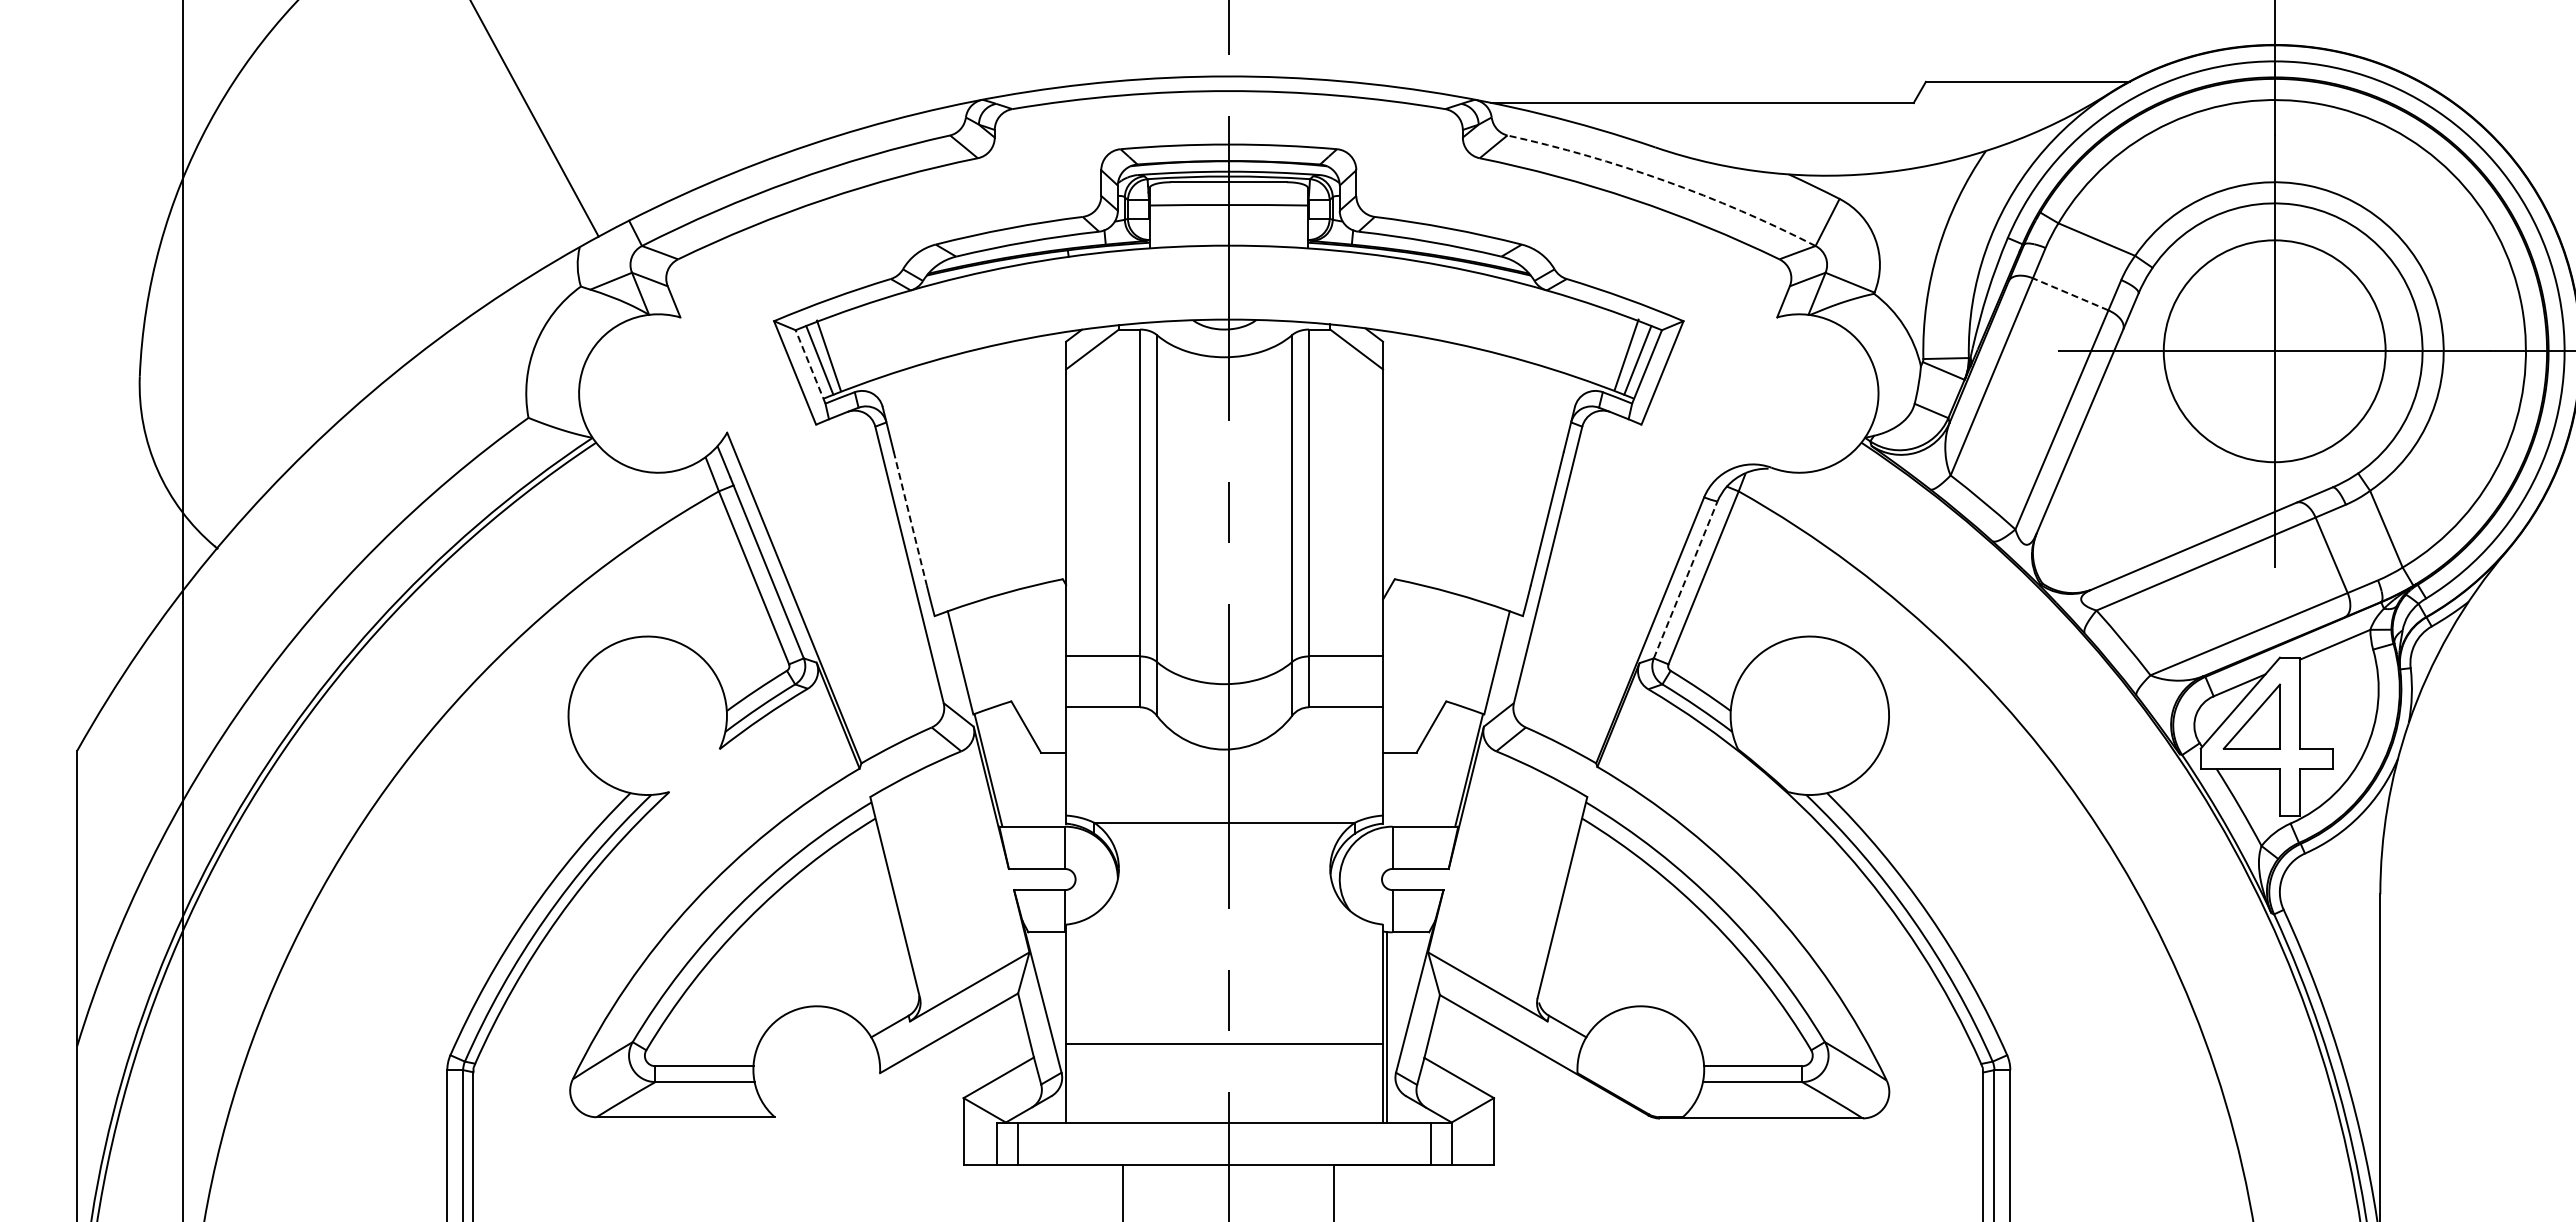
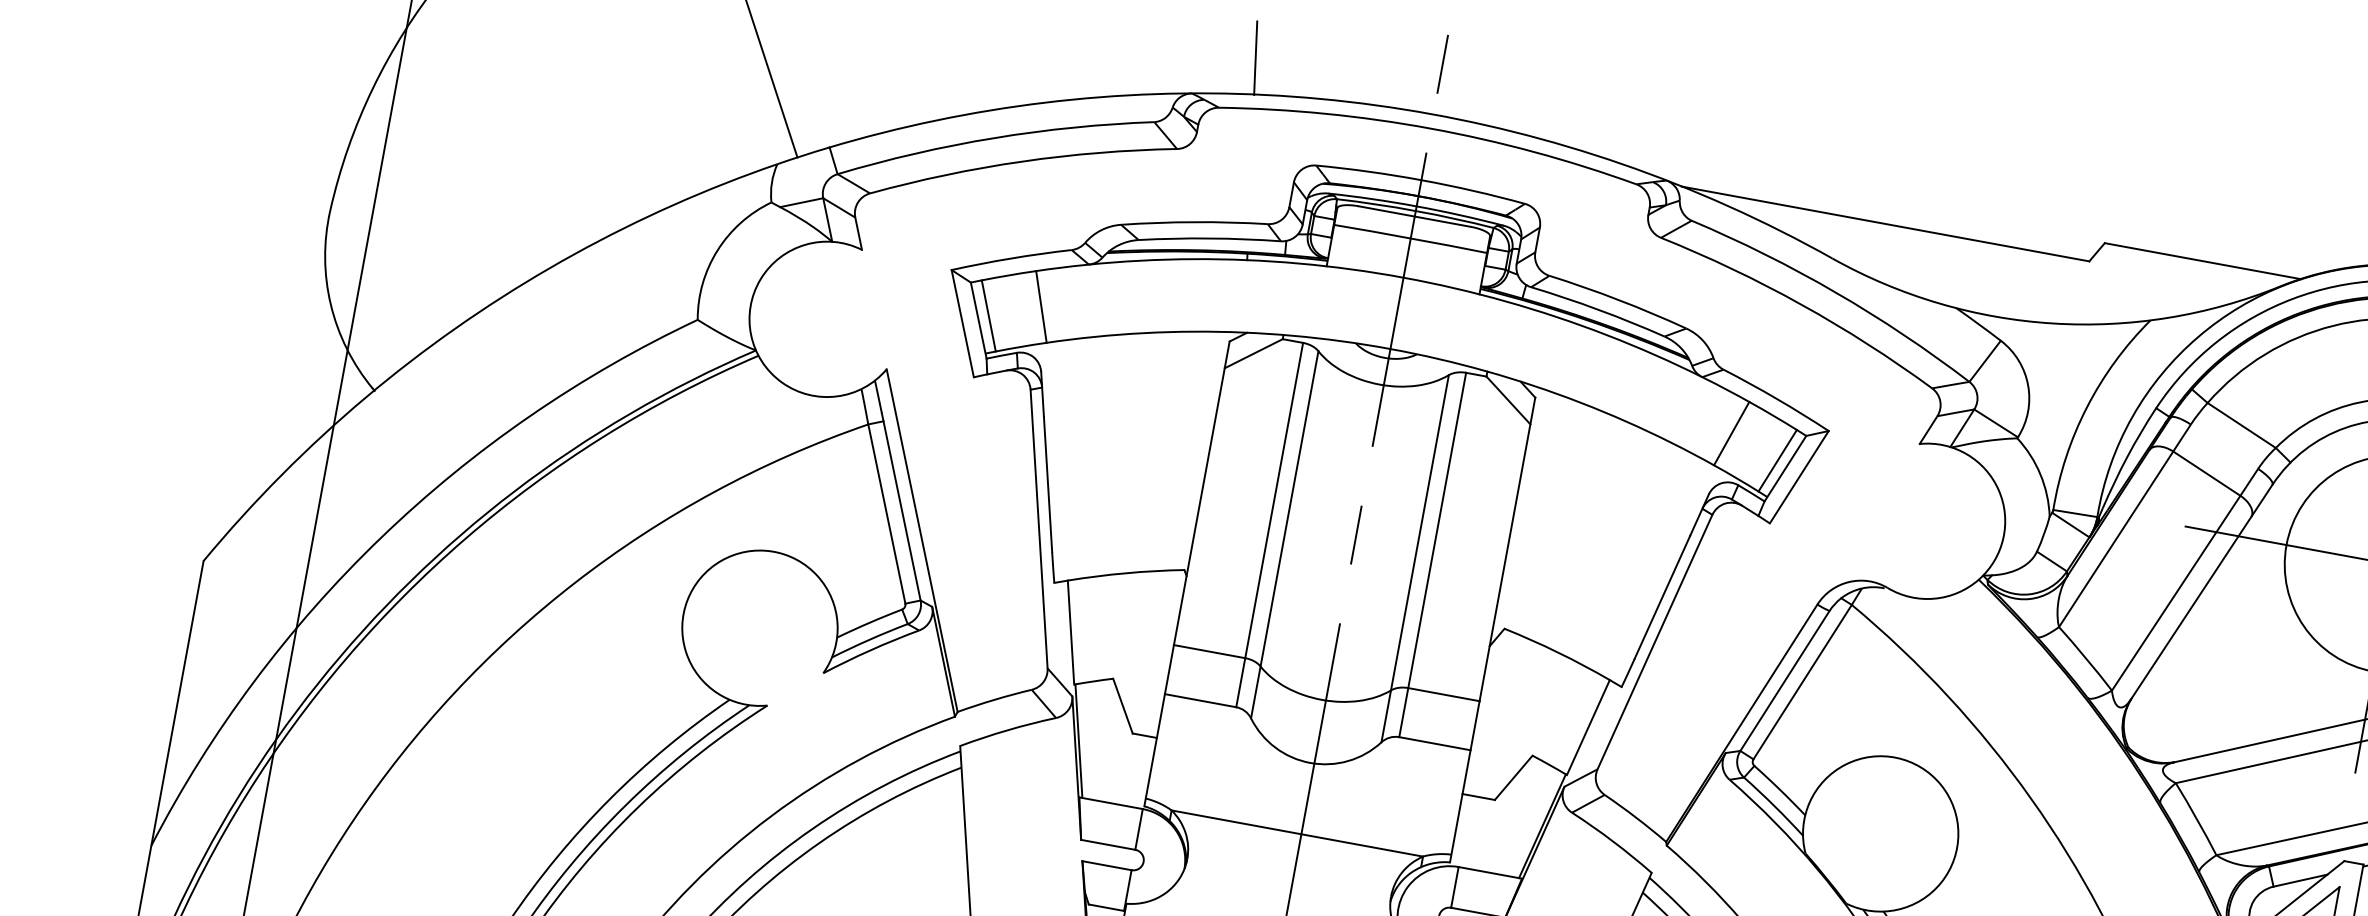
line: (1039, 52) -> (1255, 57), added
arc: (1665, 180) -> (1836, 292), dashed -> solid
line: (2070, 294) -> (2206, 473), dashed -> solid
line: (1626, 354) -> (1731, 433), moved
line: (828, 355) -> (1041, 306), moved
line: (810, 366) -> (978, 320), dashed -> solid
line: (910, 518) -> (1048, 484), dashed -> solid
line: (1685, 579) -> (1784, 680), dashed -> solid

